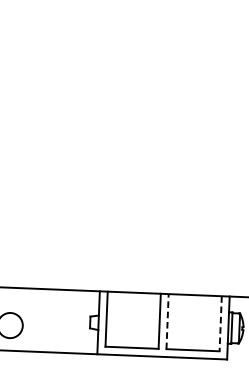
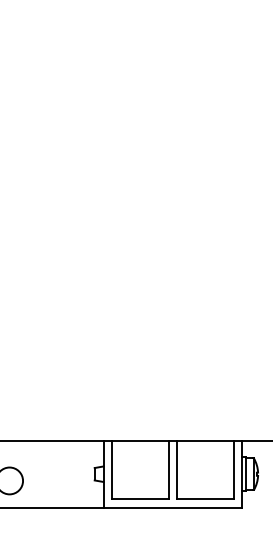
line: (168, 321) -> (177, 469), dashed -> solid
line: (220, 324) -> (233, 470), dashed -> solid

